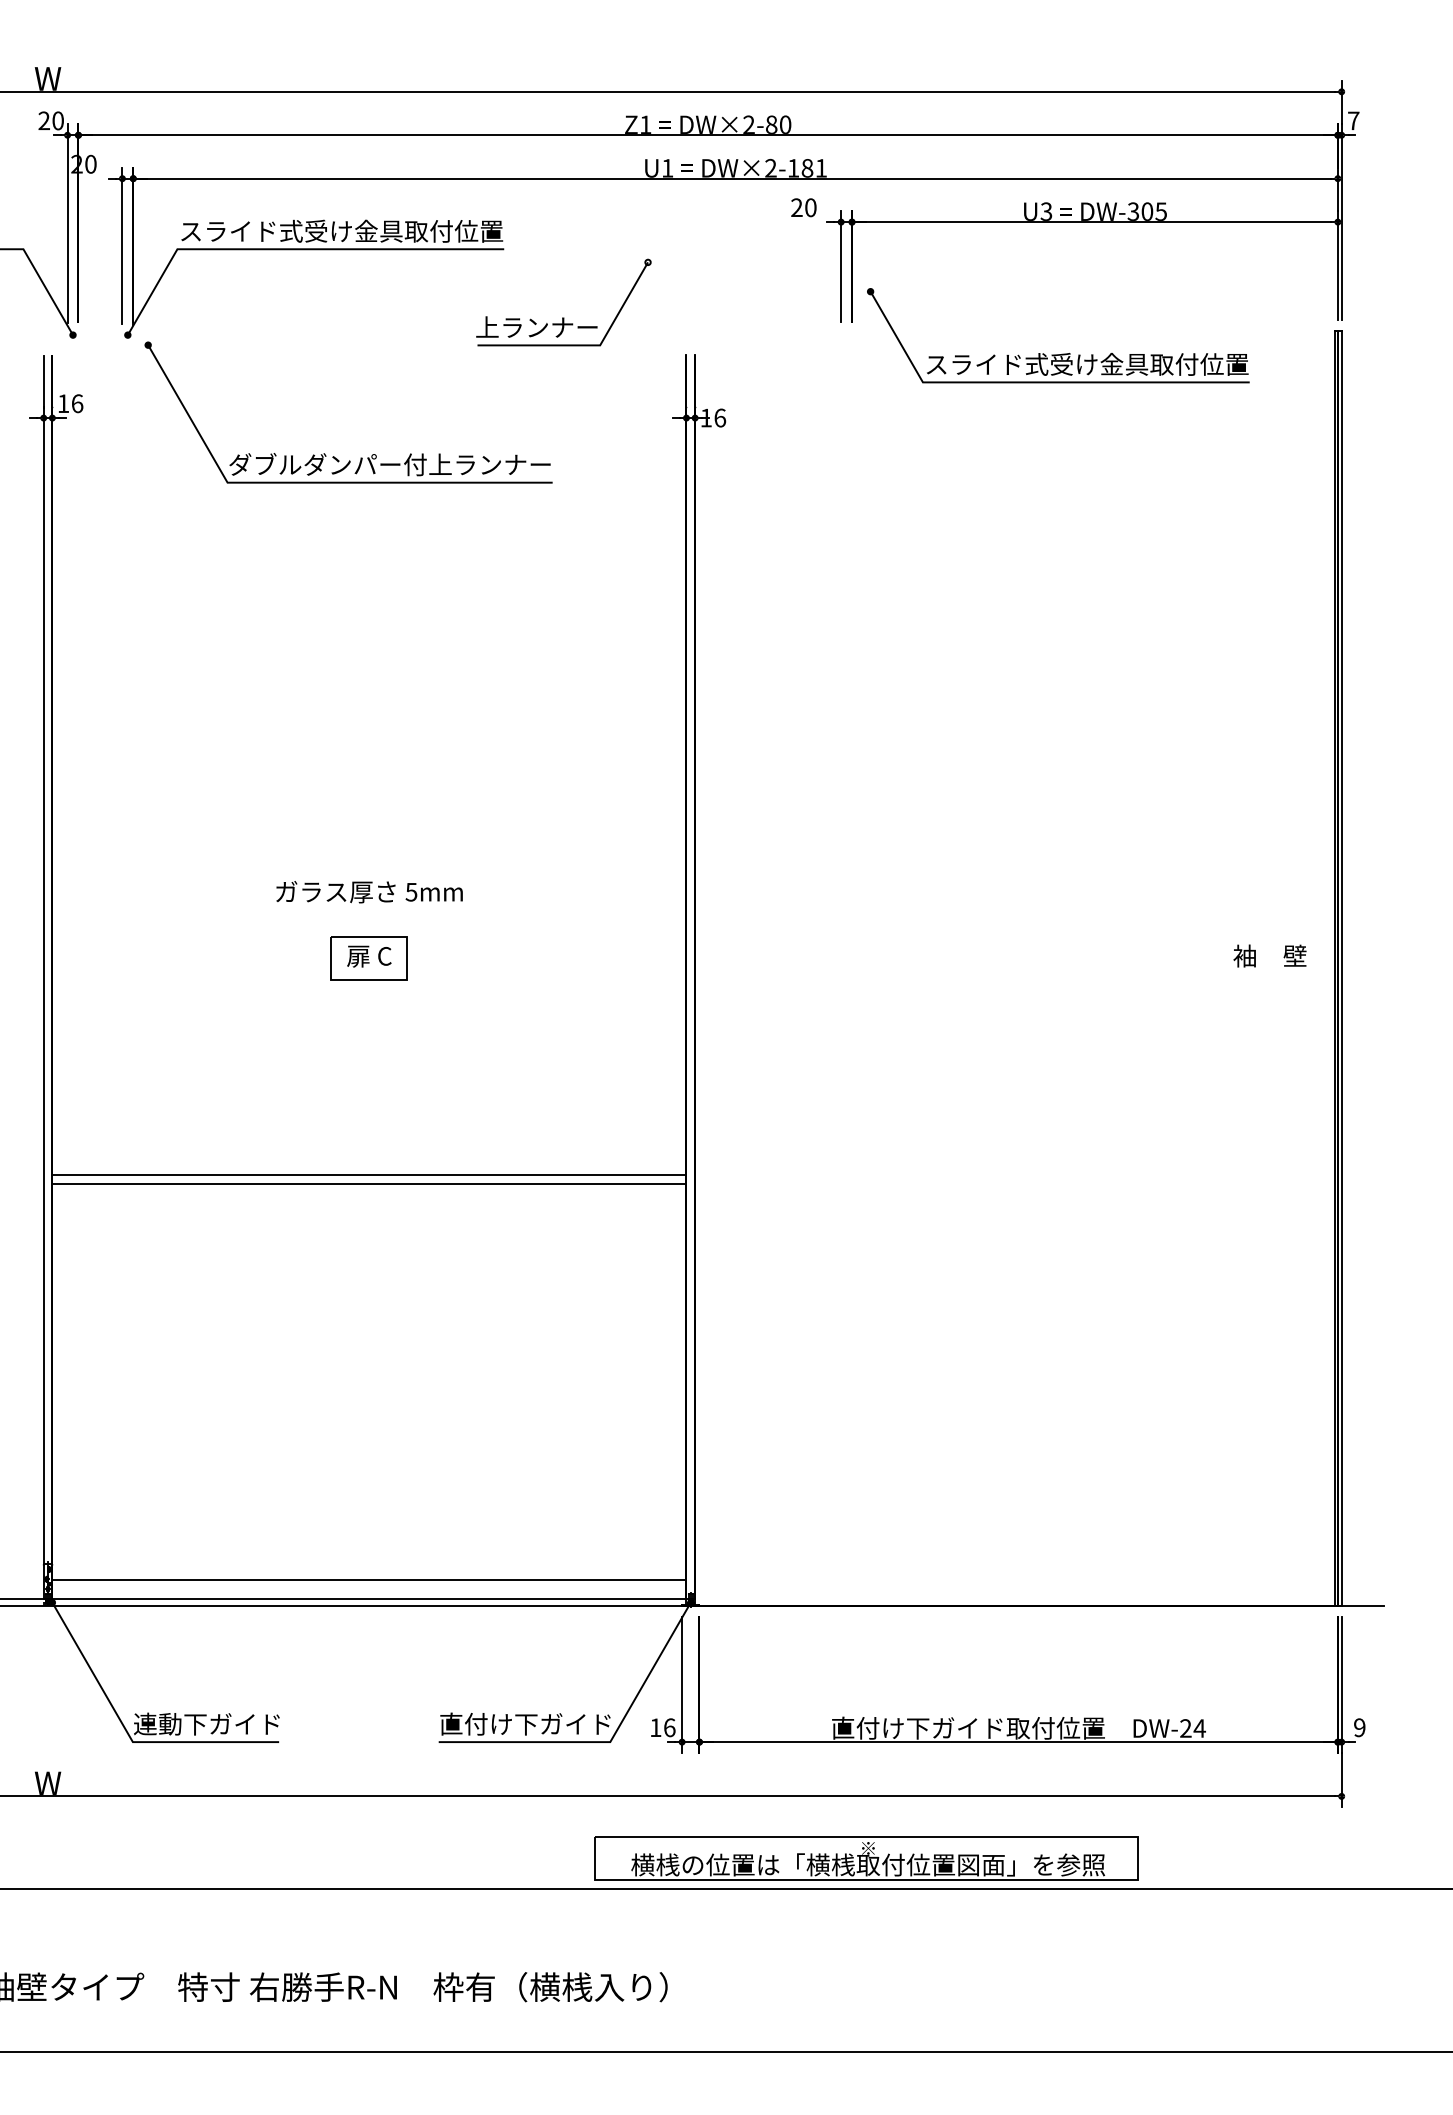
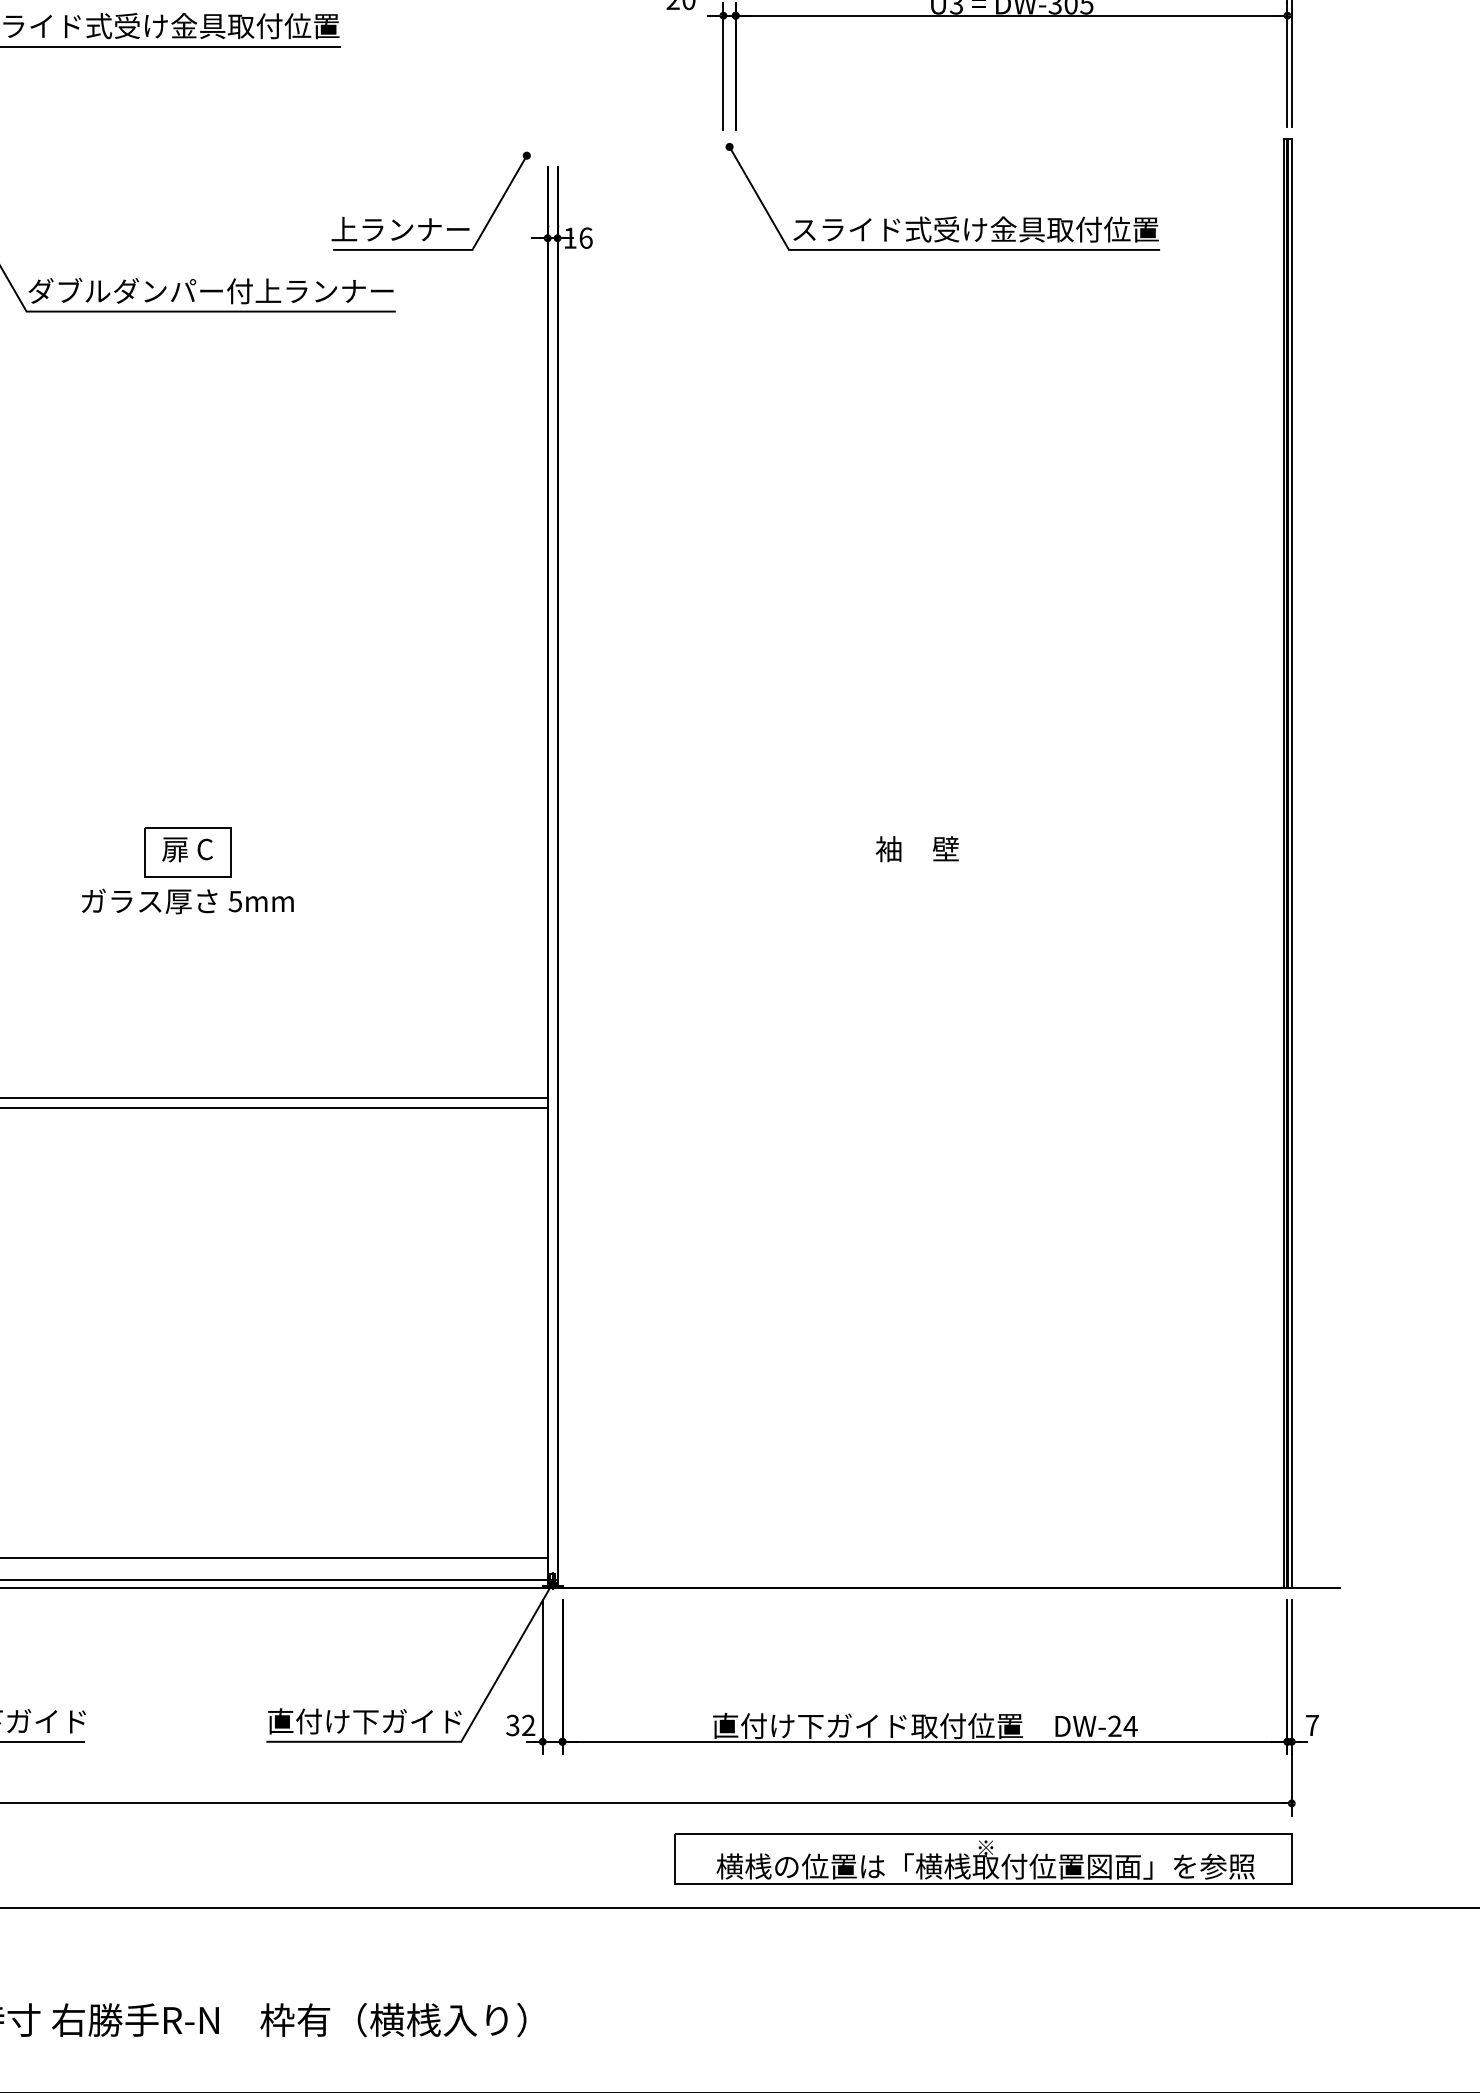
part: (563, 317) -> (430, 218), moved
part: (1062, 353) -> (947, 217), moved
text: (369, 892) -> (187, 901), moved
text: (1269, 955) -> (916, 848), moved
text: (662, 1727) -> (520, 1725), 16 -> 32
text: (1359, 1727) -> (1312, 1725), 9 -> 7
part: (866, 1858) -> (983, 1859), moved

